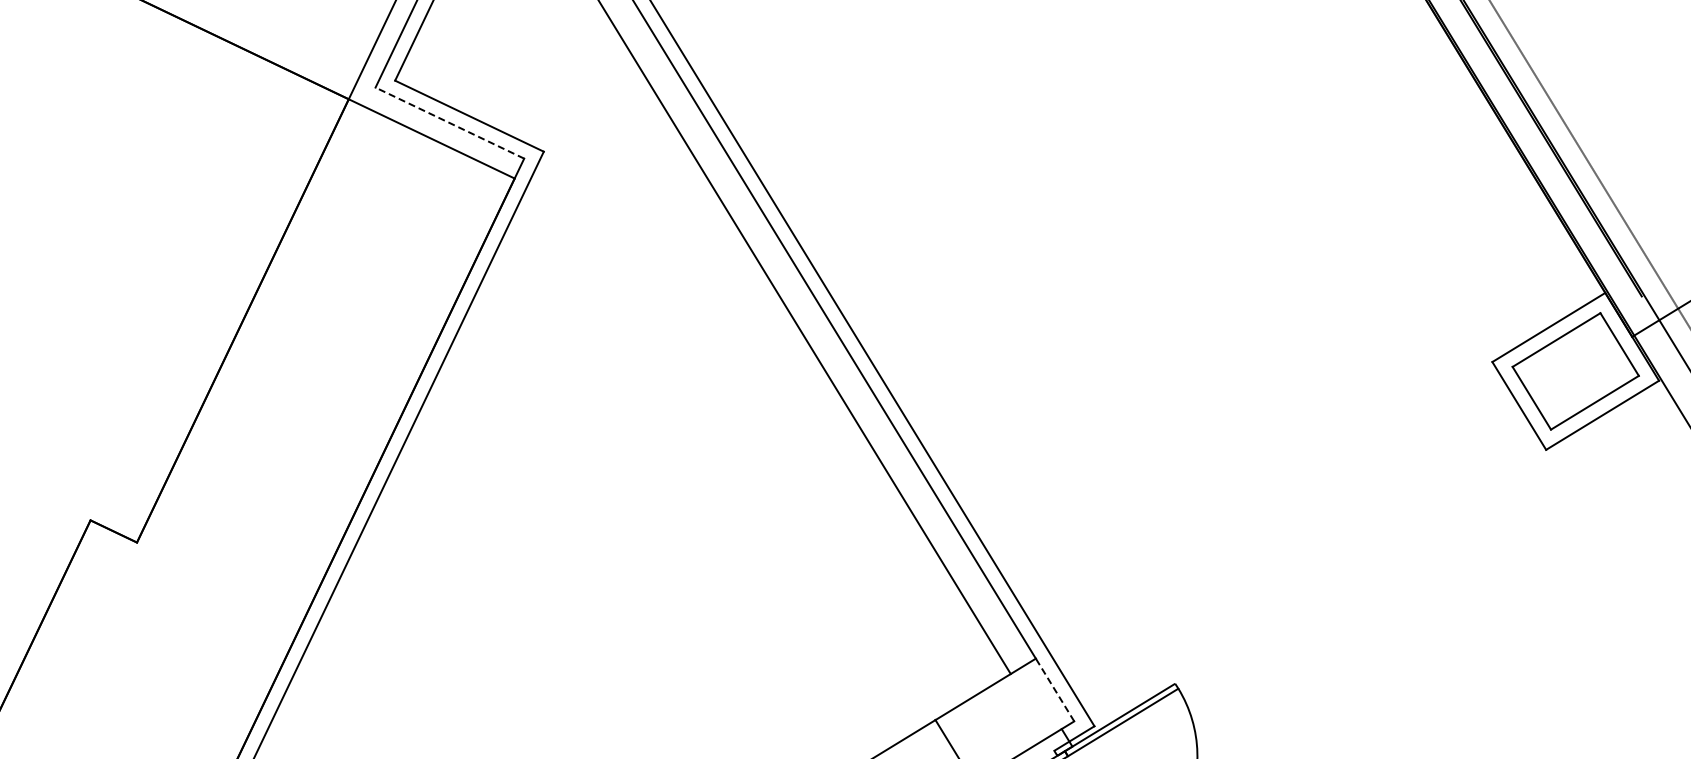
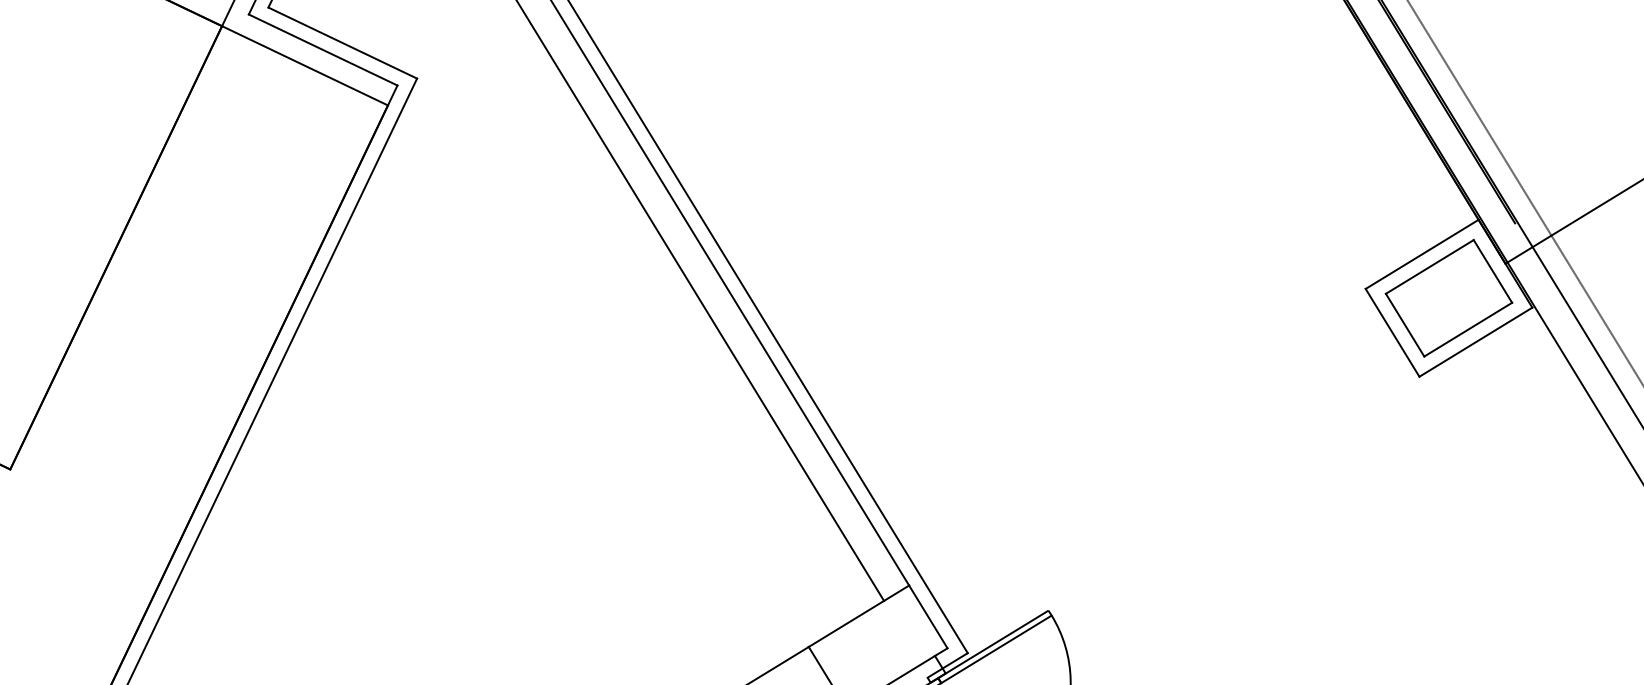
line: (449, 122) -> (322, 49), dashed -> solid
line: (1055, 690) -> (928, 617), dashed -> solid

